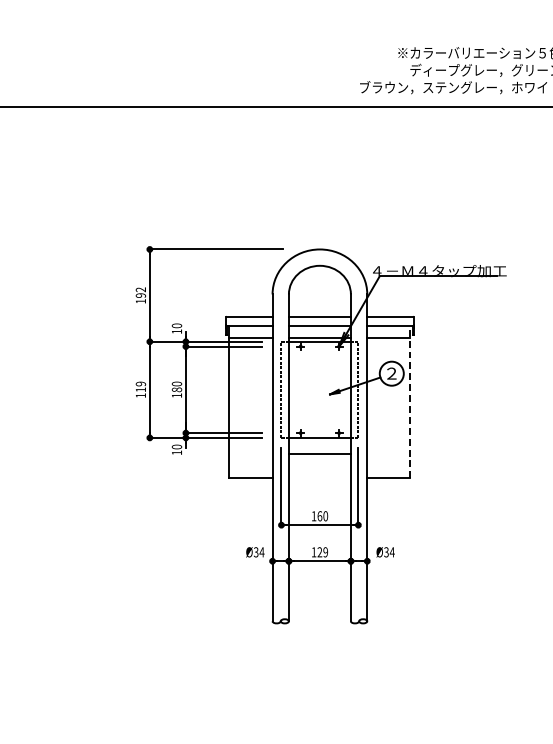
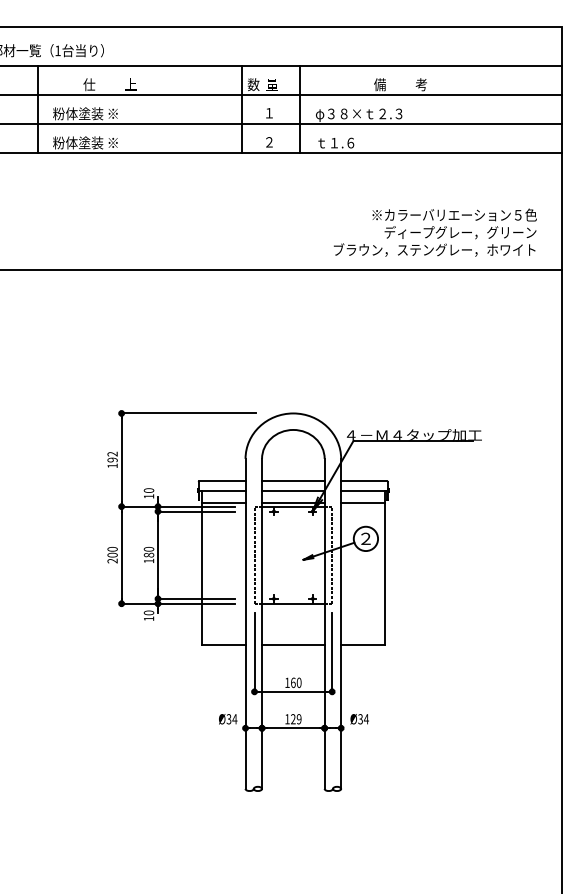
text: (140, 390) -> (112, 555), 119 -> 200
line: (410, 402) -> (384, 567), dashed -> solid
line: (320, 453) -> (293, 644), moved

